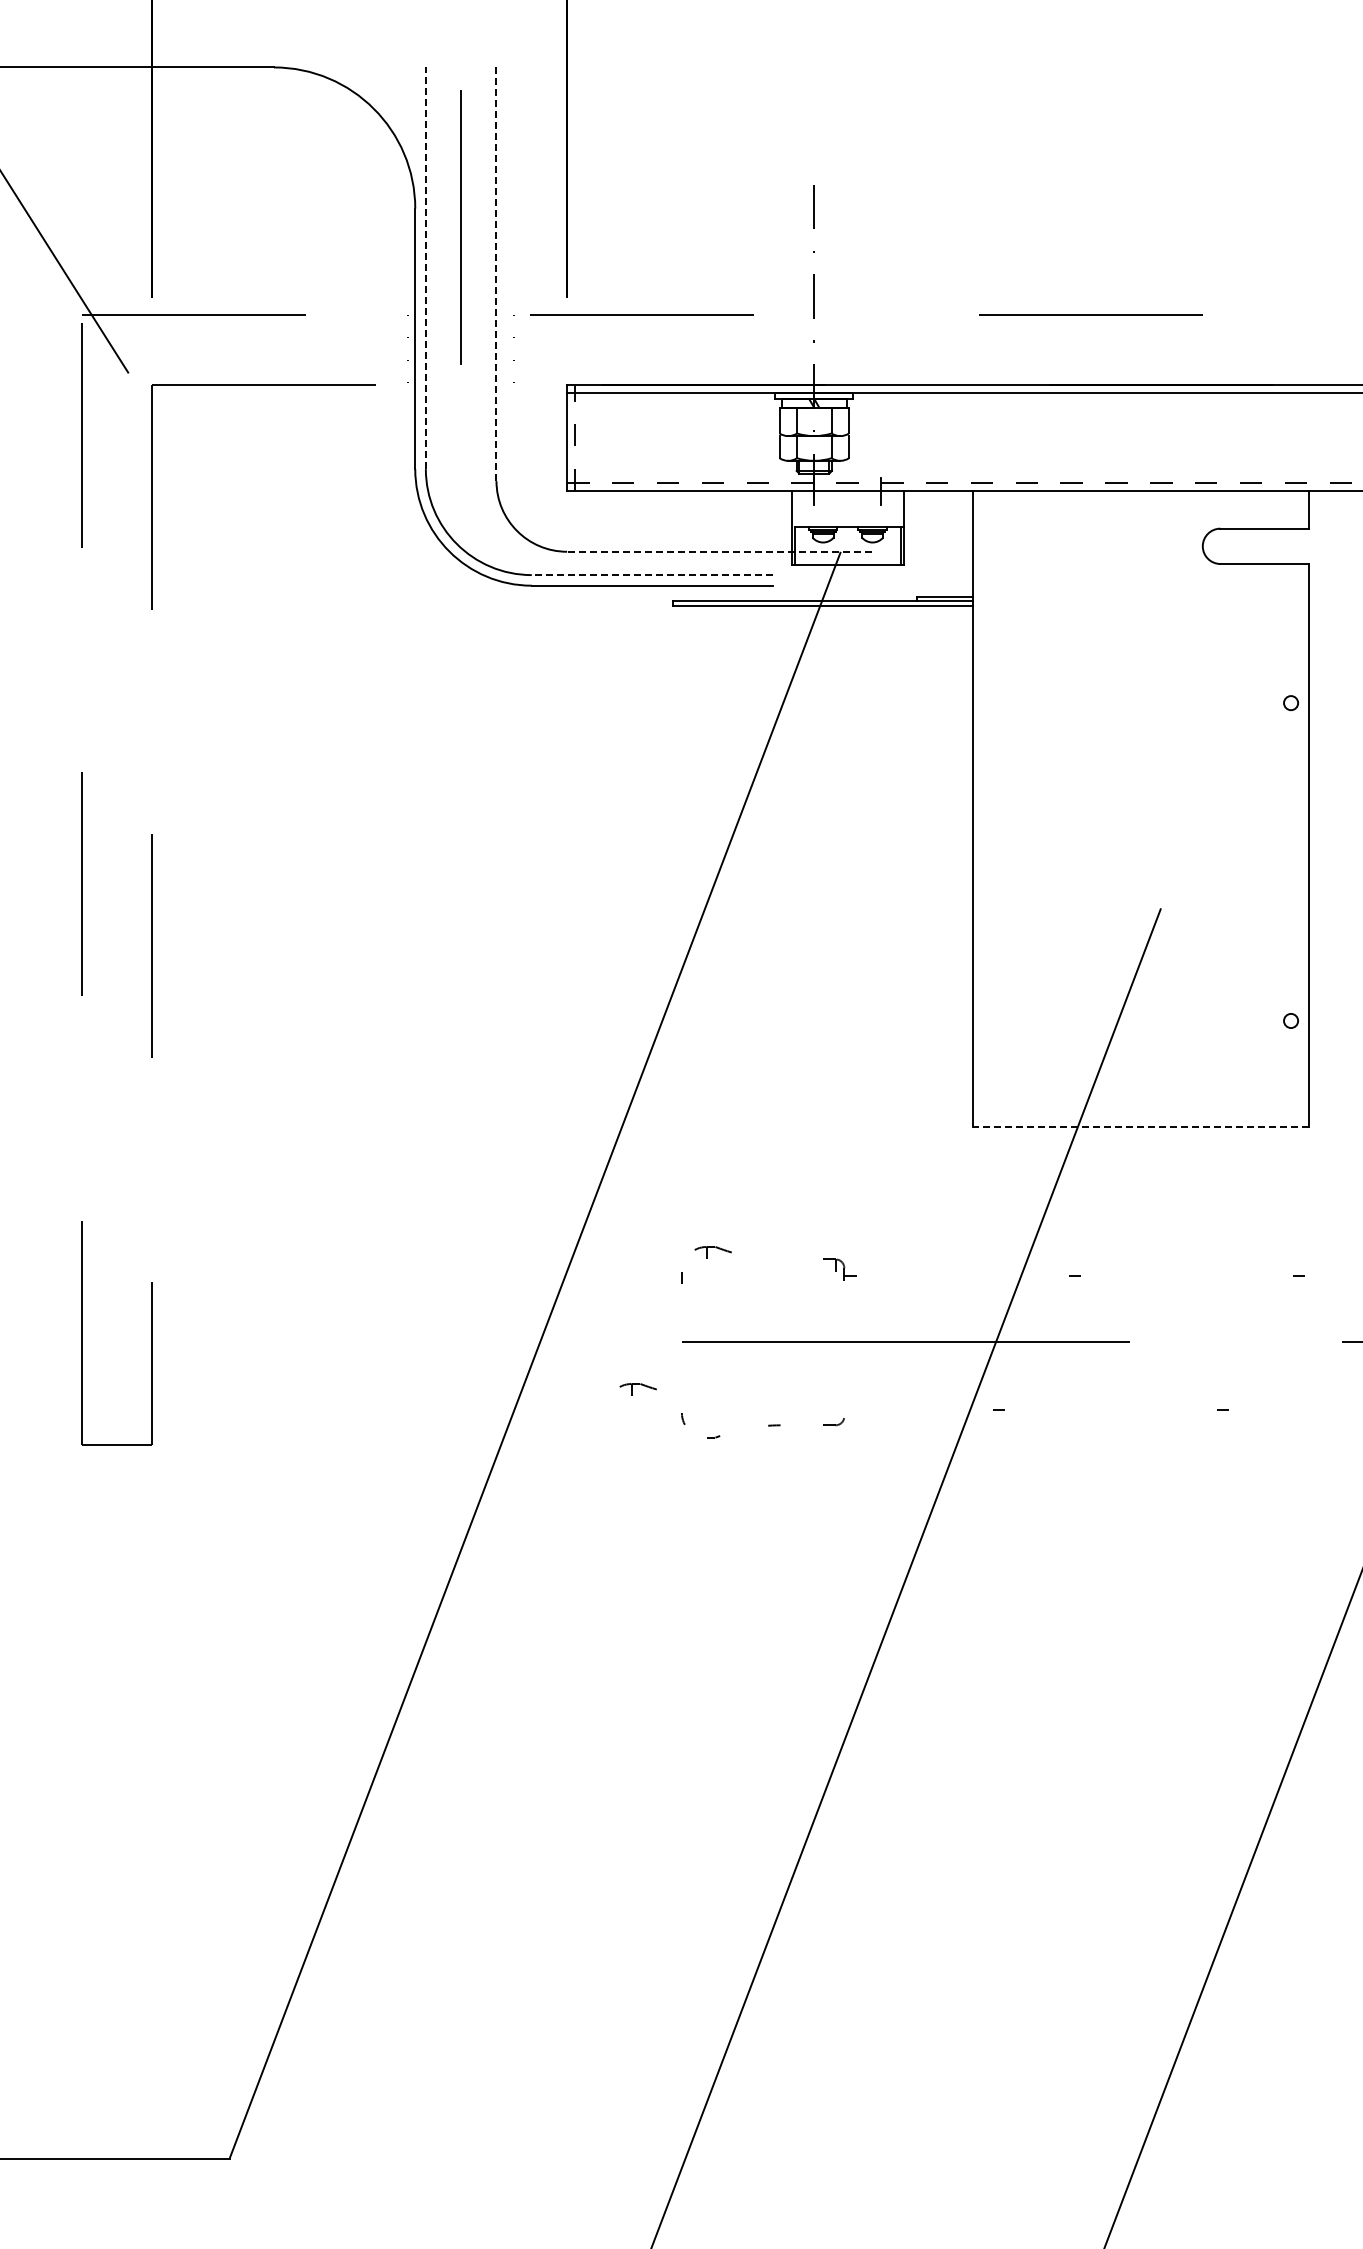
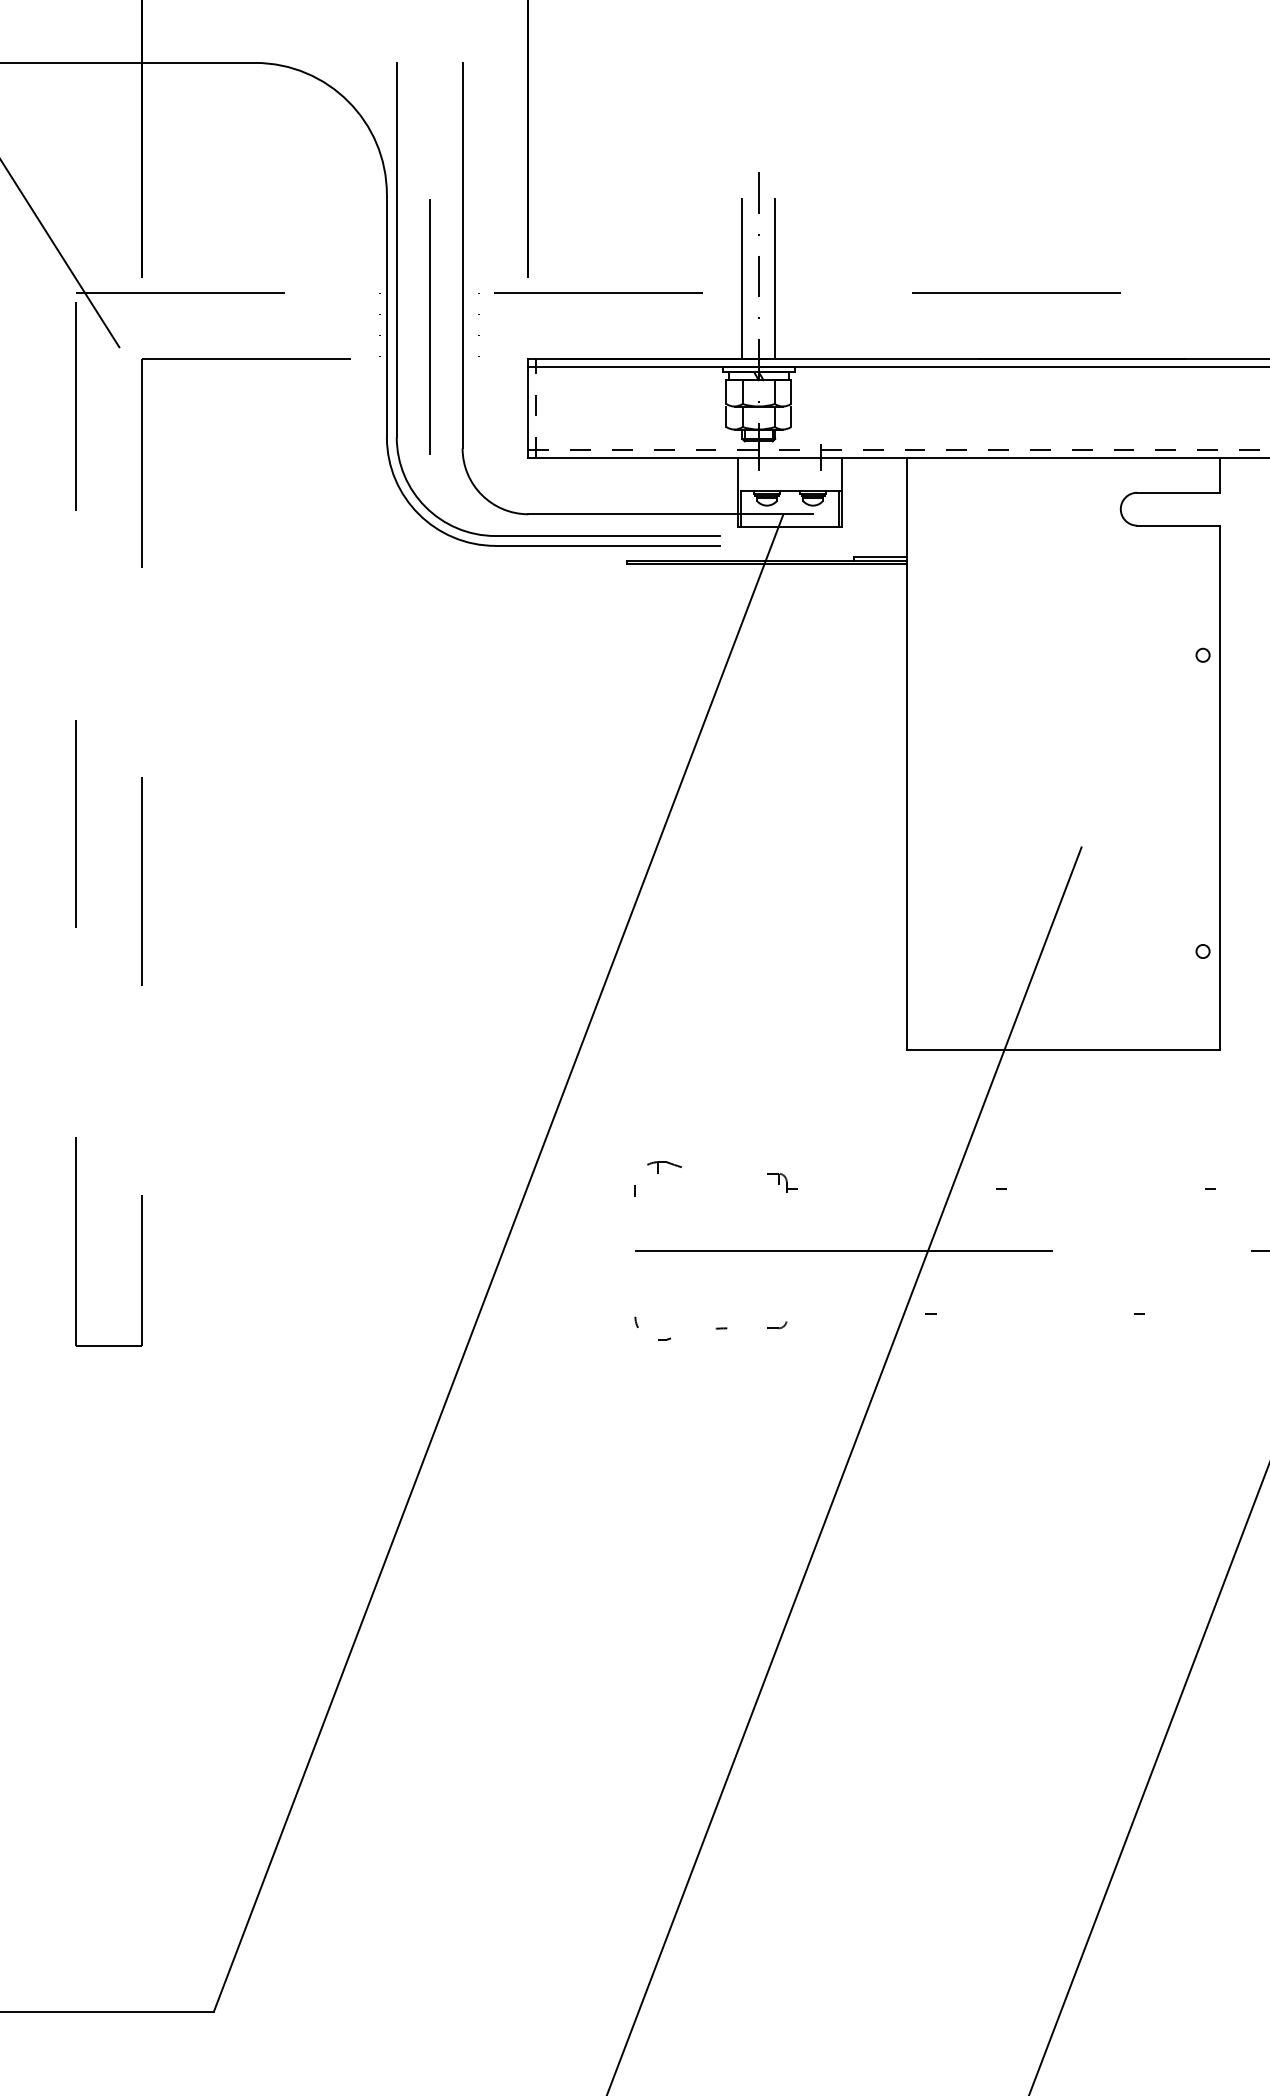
line: (460, 227) -> (429, 326), moved
line: (425, 268) -> (396, 250), dashed -> solid
line: (496, 274) -> (462, 255), dashed -> solid
line: (796, 299) -> (742, 279), added
line: (831, 299) -> (774, 279), added
line: (719, 551) -> (670, 514), dashed -> solid
line: (652, 575) -> (607, 536), dashed -> solid
line: (1140, 1126) -> (1062, 1049), dashed -> solid
part: (637, 1389) -> (593, 1294), removed

